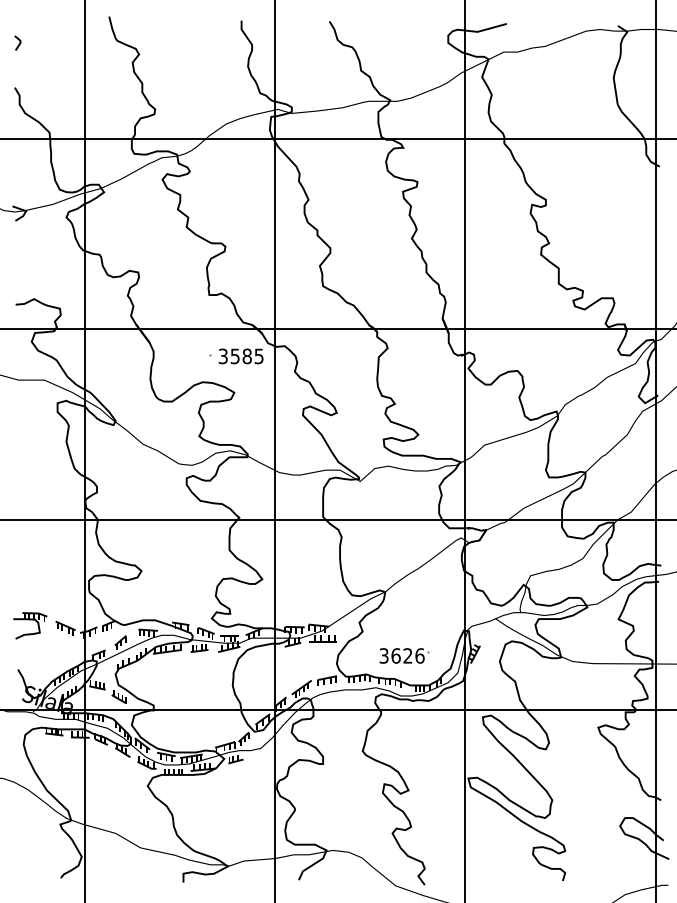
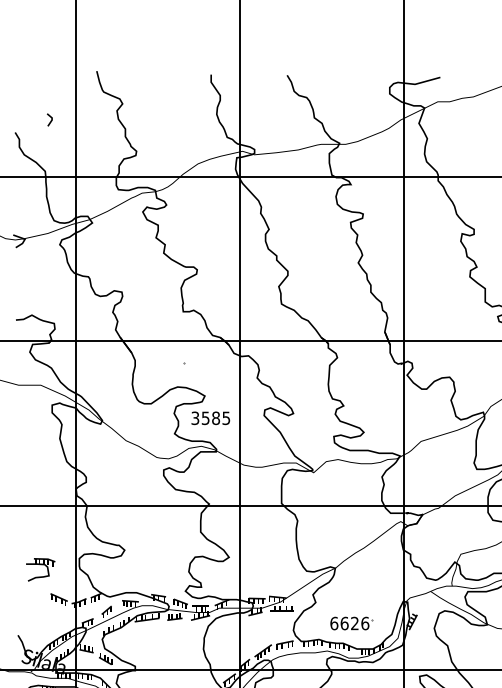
line: (19, 42) -> (51, 119), moved
text: (240, 356) -> (210, 418), moved
part: (30, 625) -> (40, 569), moved
text: (383, 655) -> (333, 623), 3626 -> 6626

